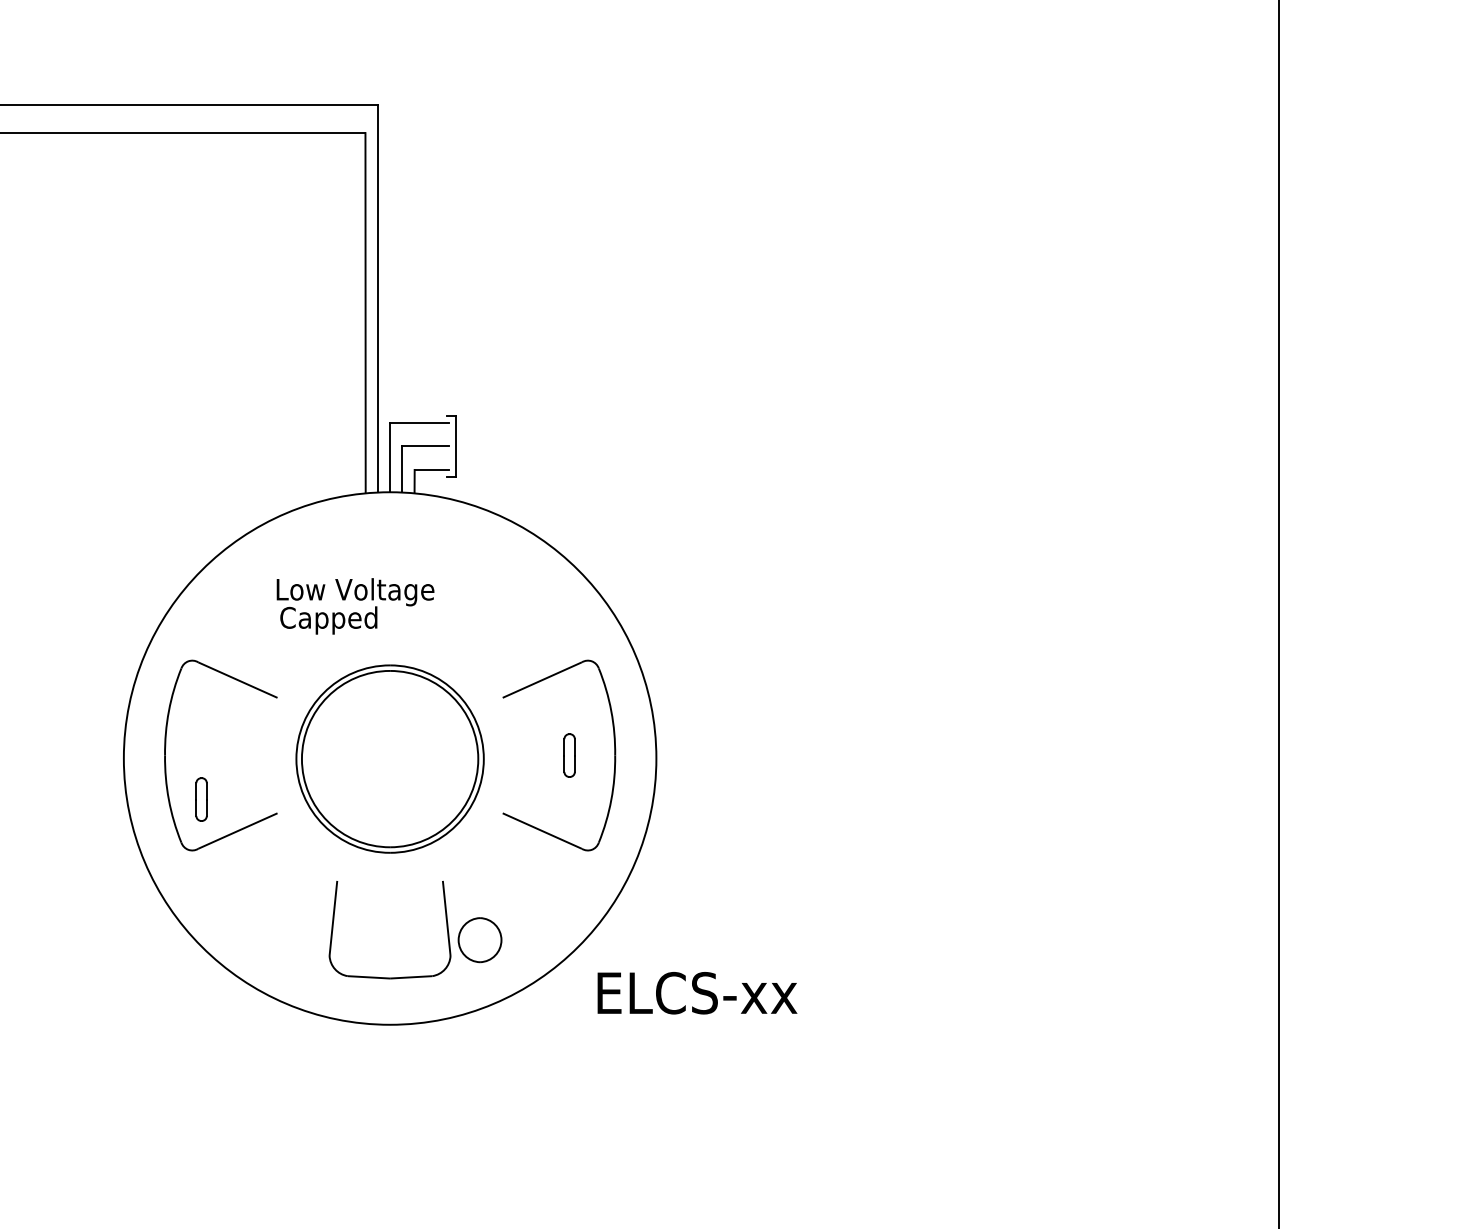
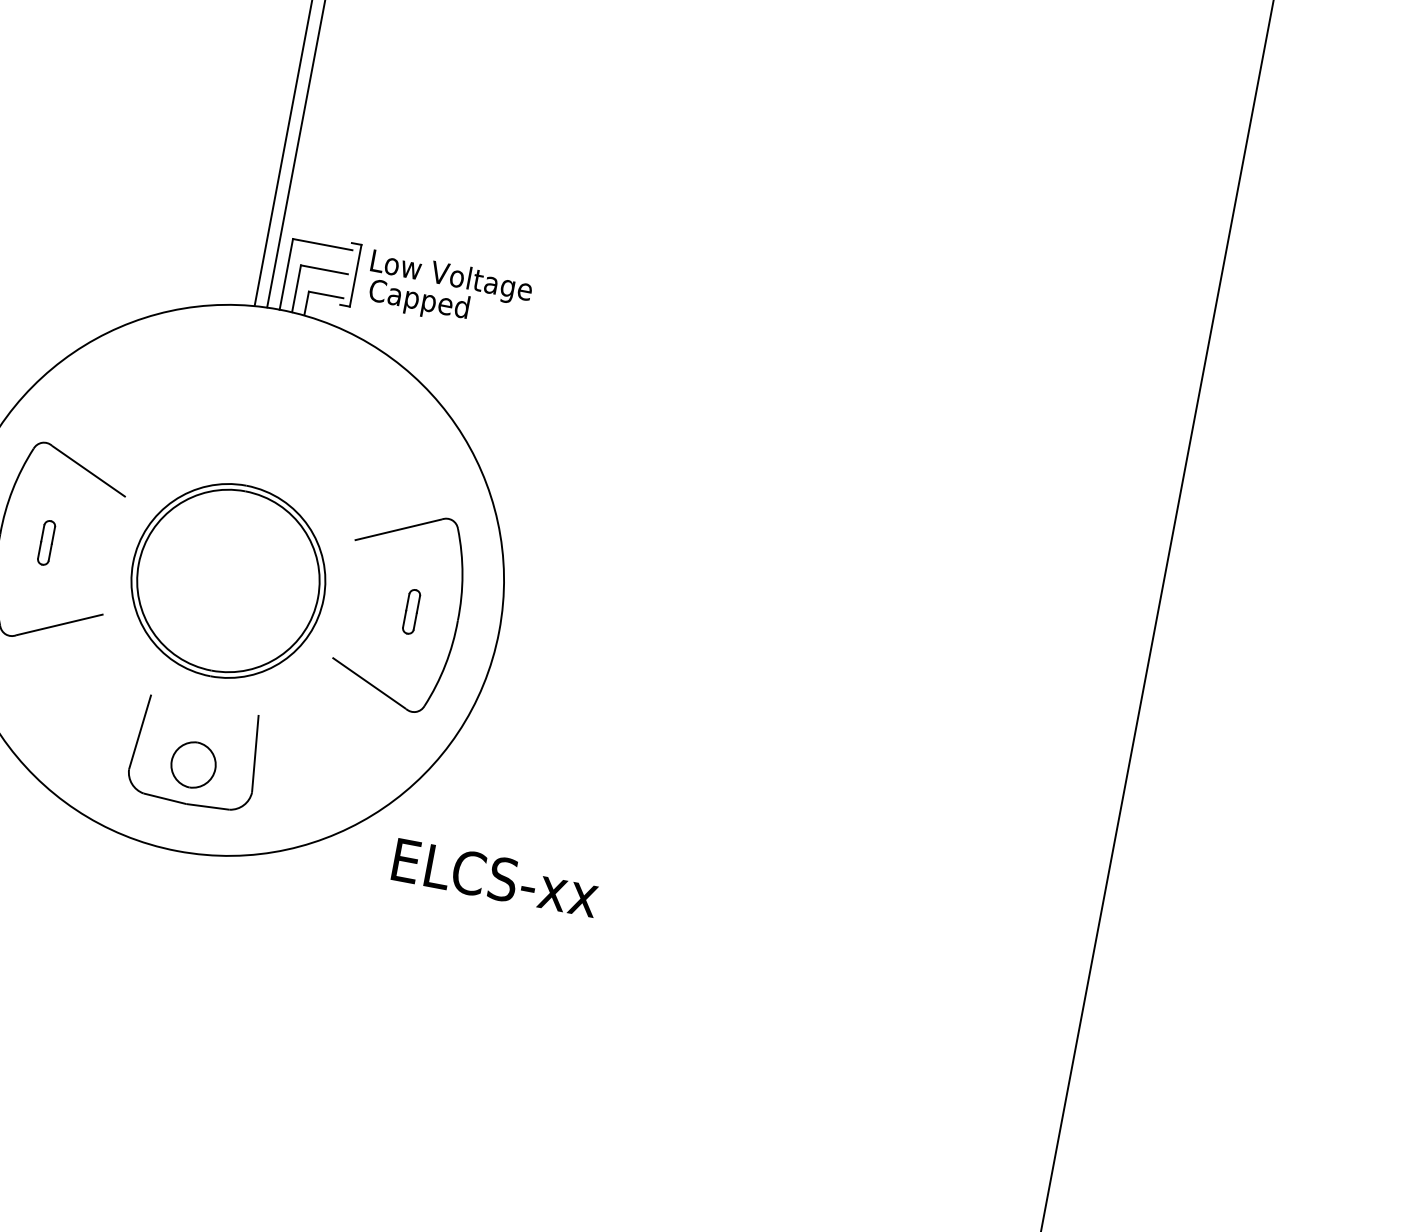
text: (355, 606) -> (448, 292), moved
part: (201, 799) -> (46, 542), moved
part: (479, 940) -> (192, 765), moved

